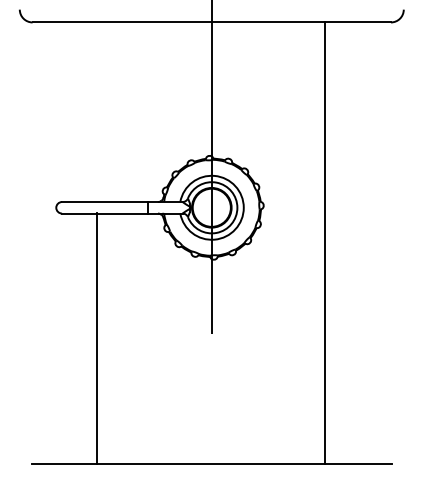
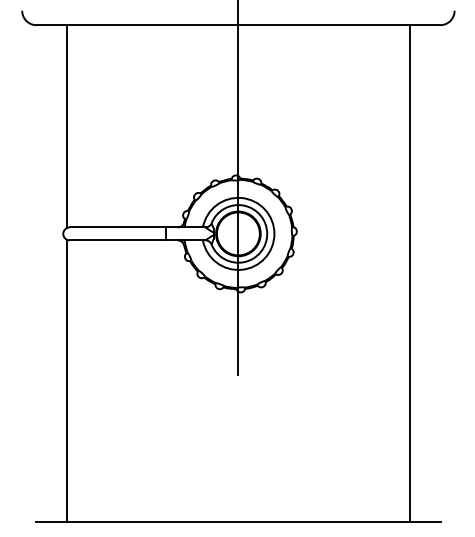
line: (60, 112) -> (67, 126), added
line: (324, 242) -> (409, 273), moved
line: (97, 337) -> (67, 380), moved

